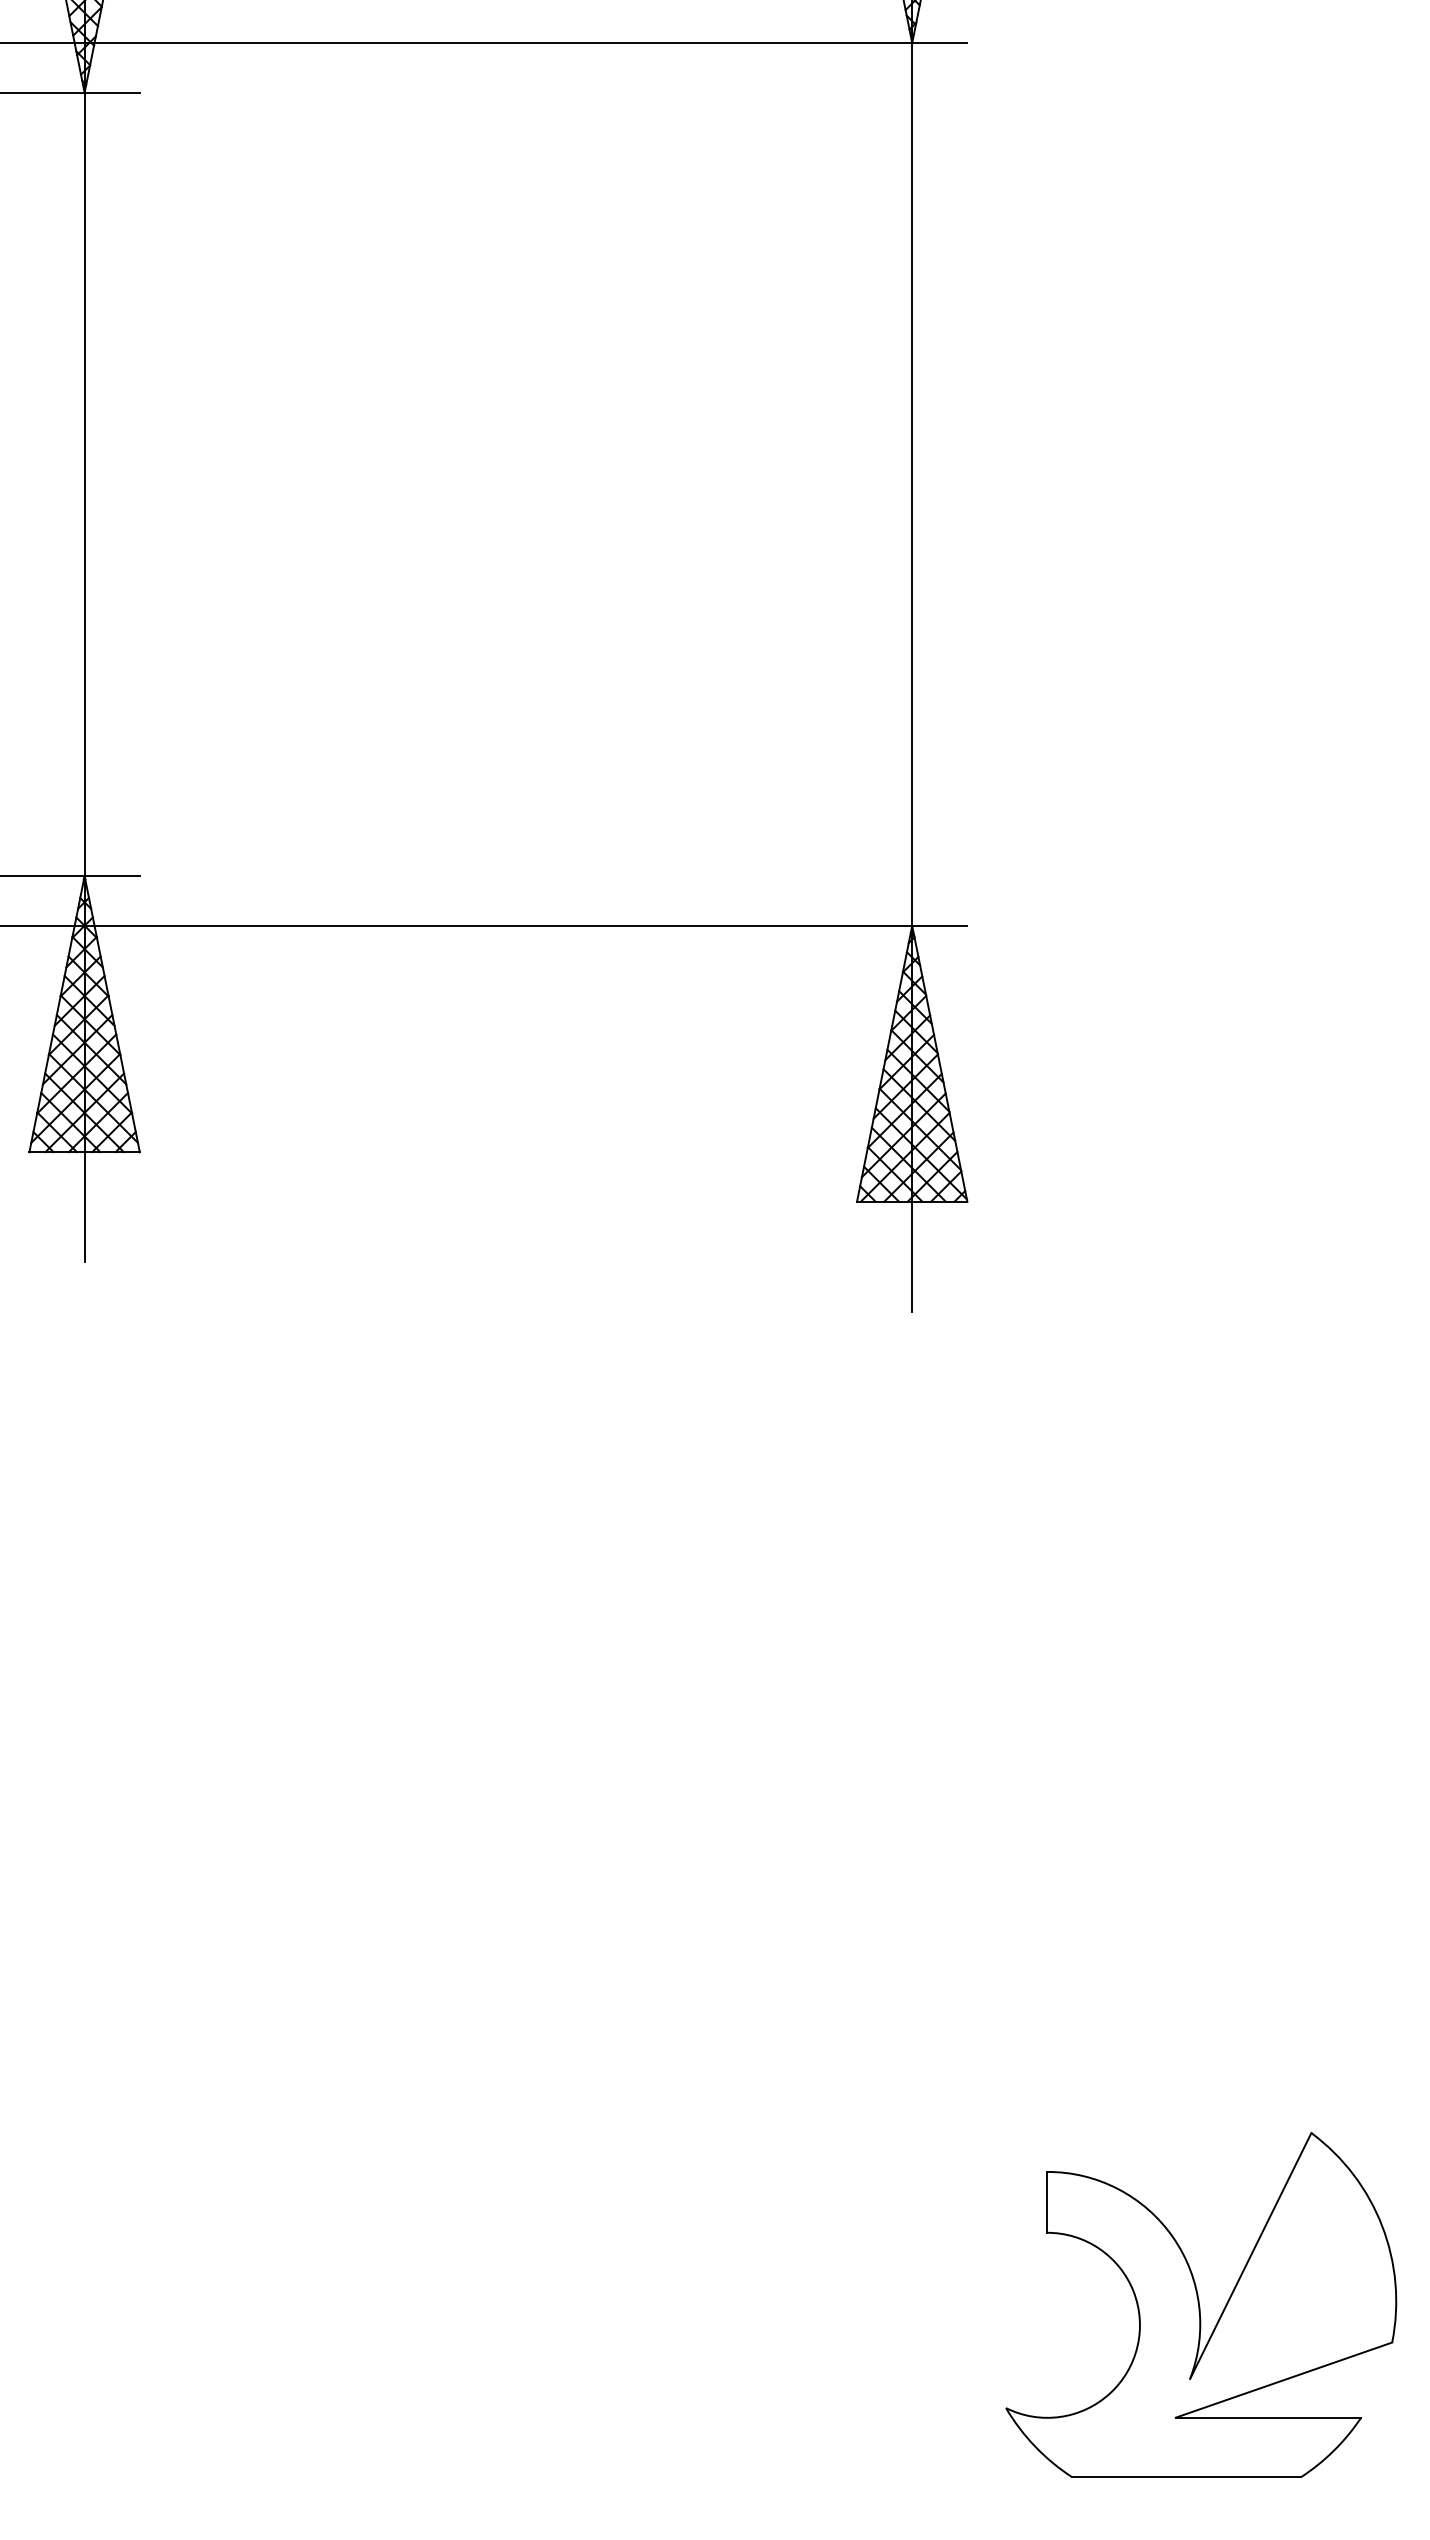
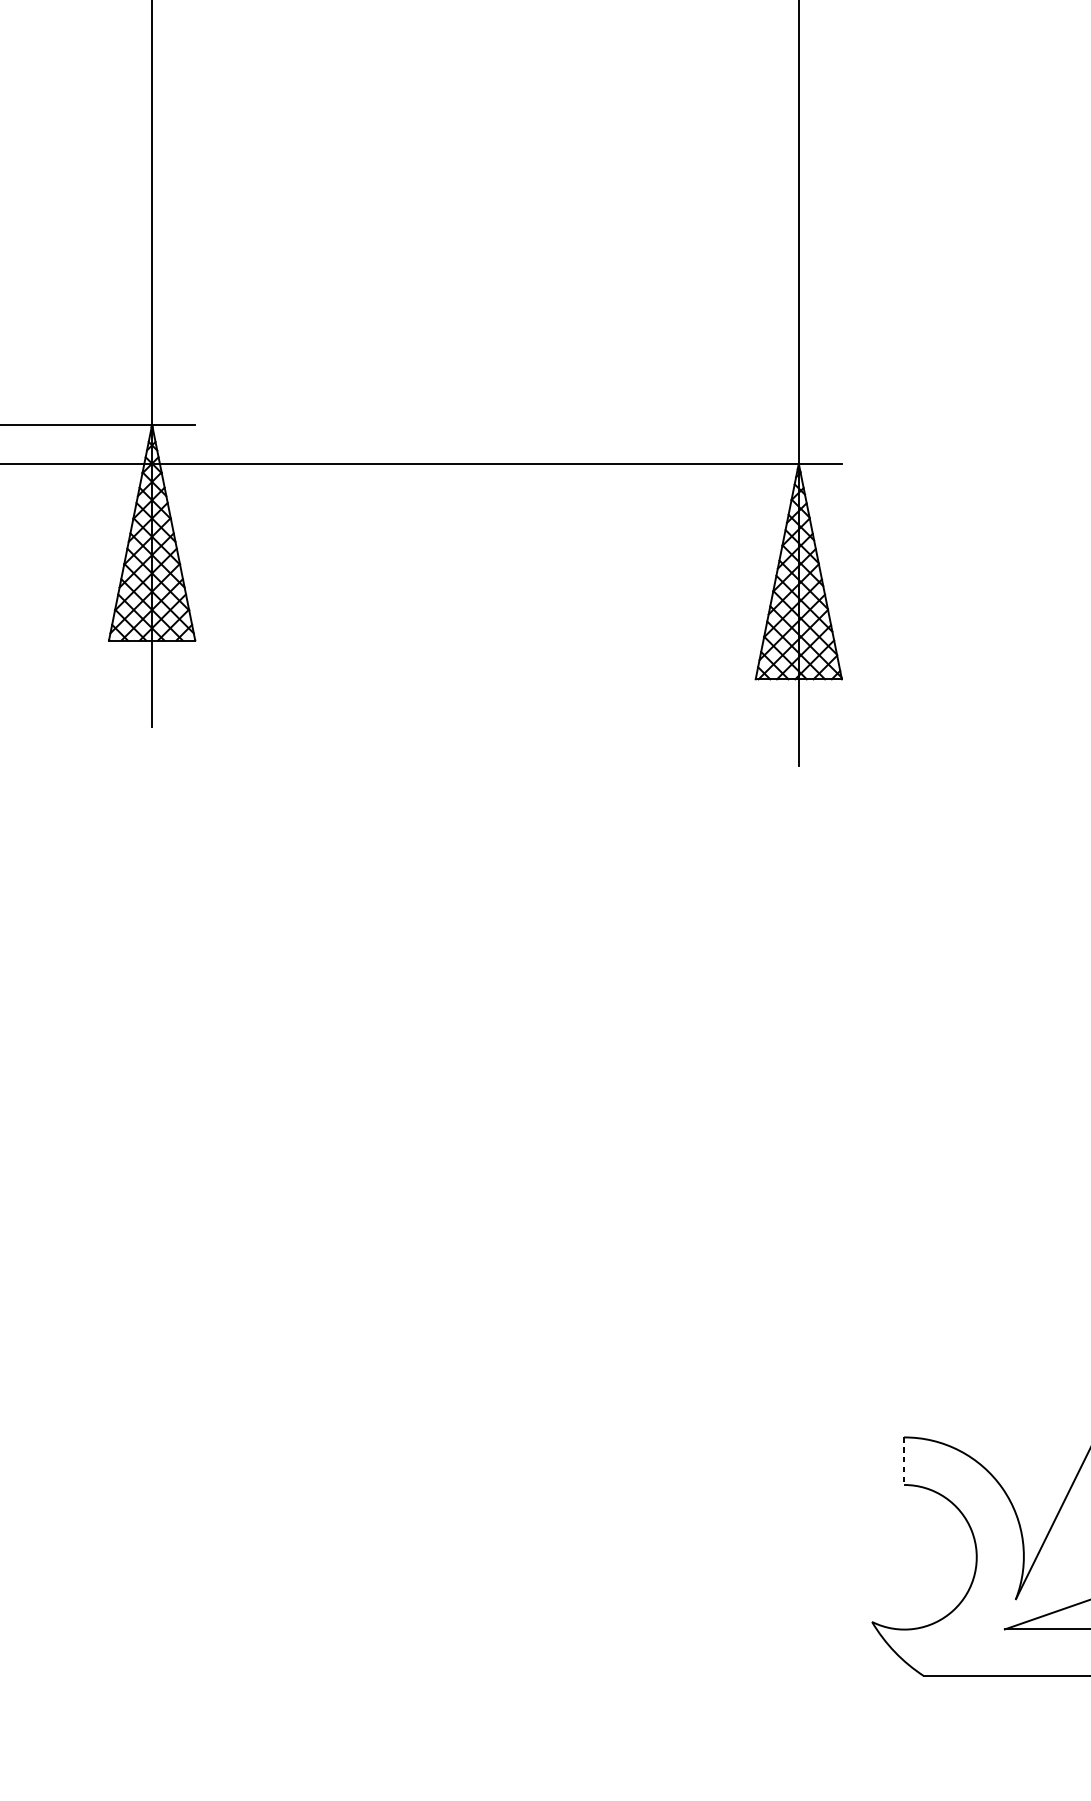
line: (1046, 2202) -> (903, 1461), solid -> dashed

